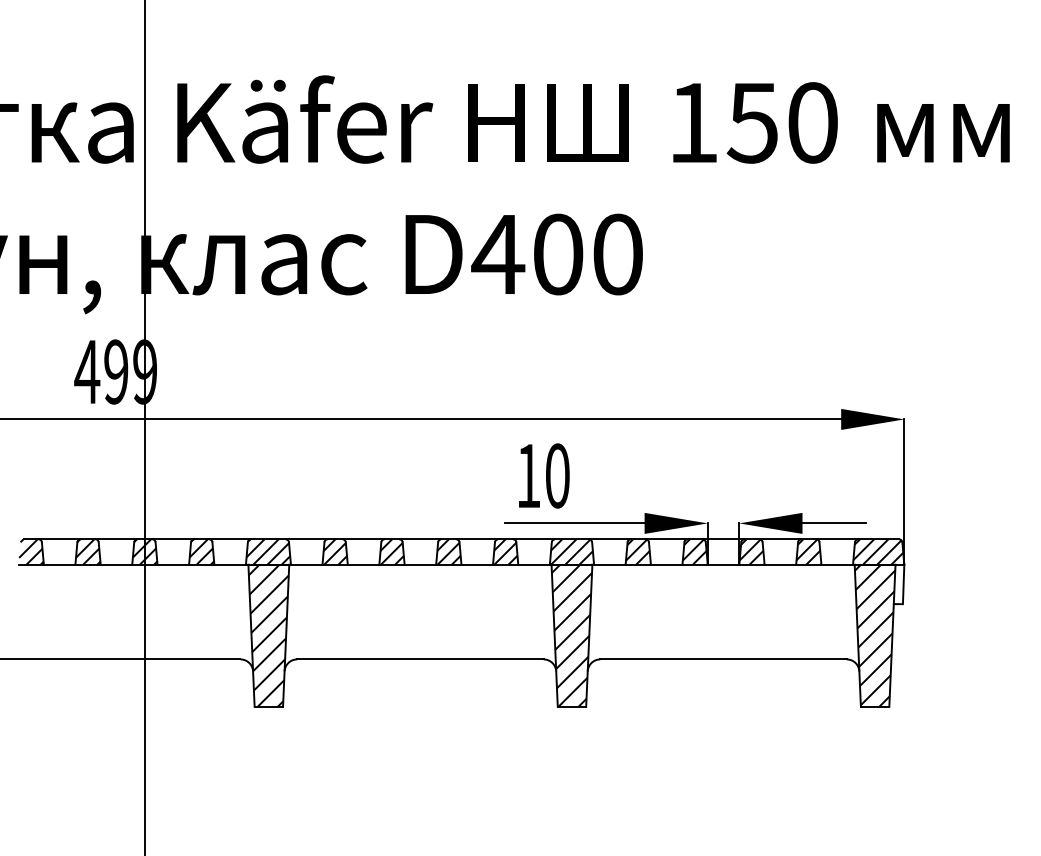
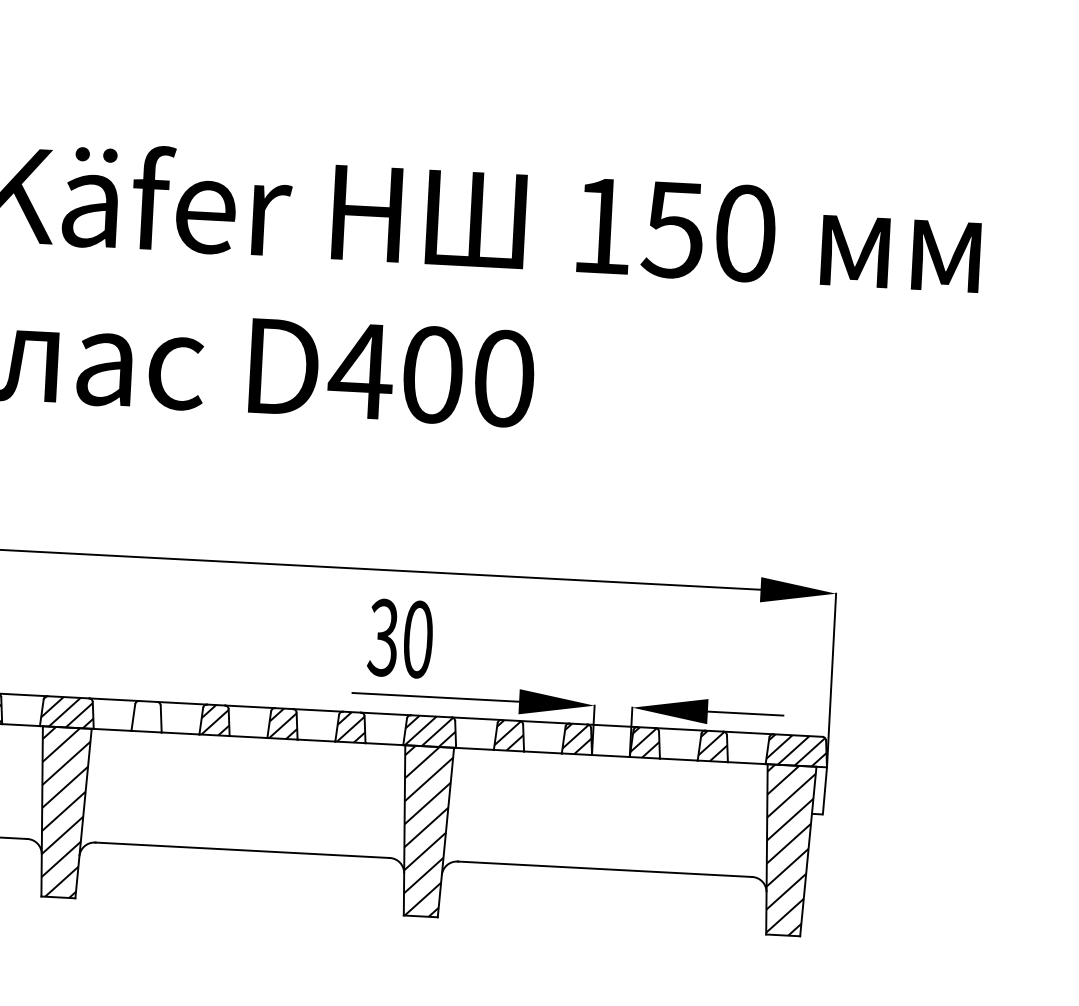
text: (528, 475) -> (383, 637), 10 -> 30
hatch: (335, 551) -> (147, 715), removed

